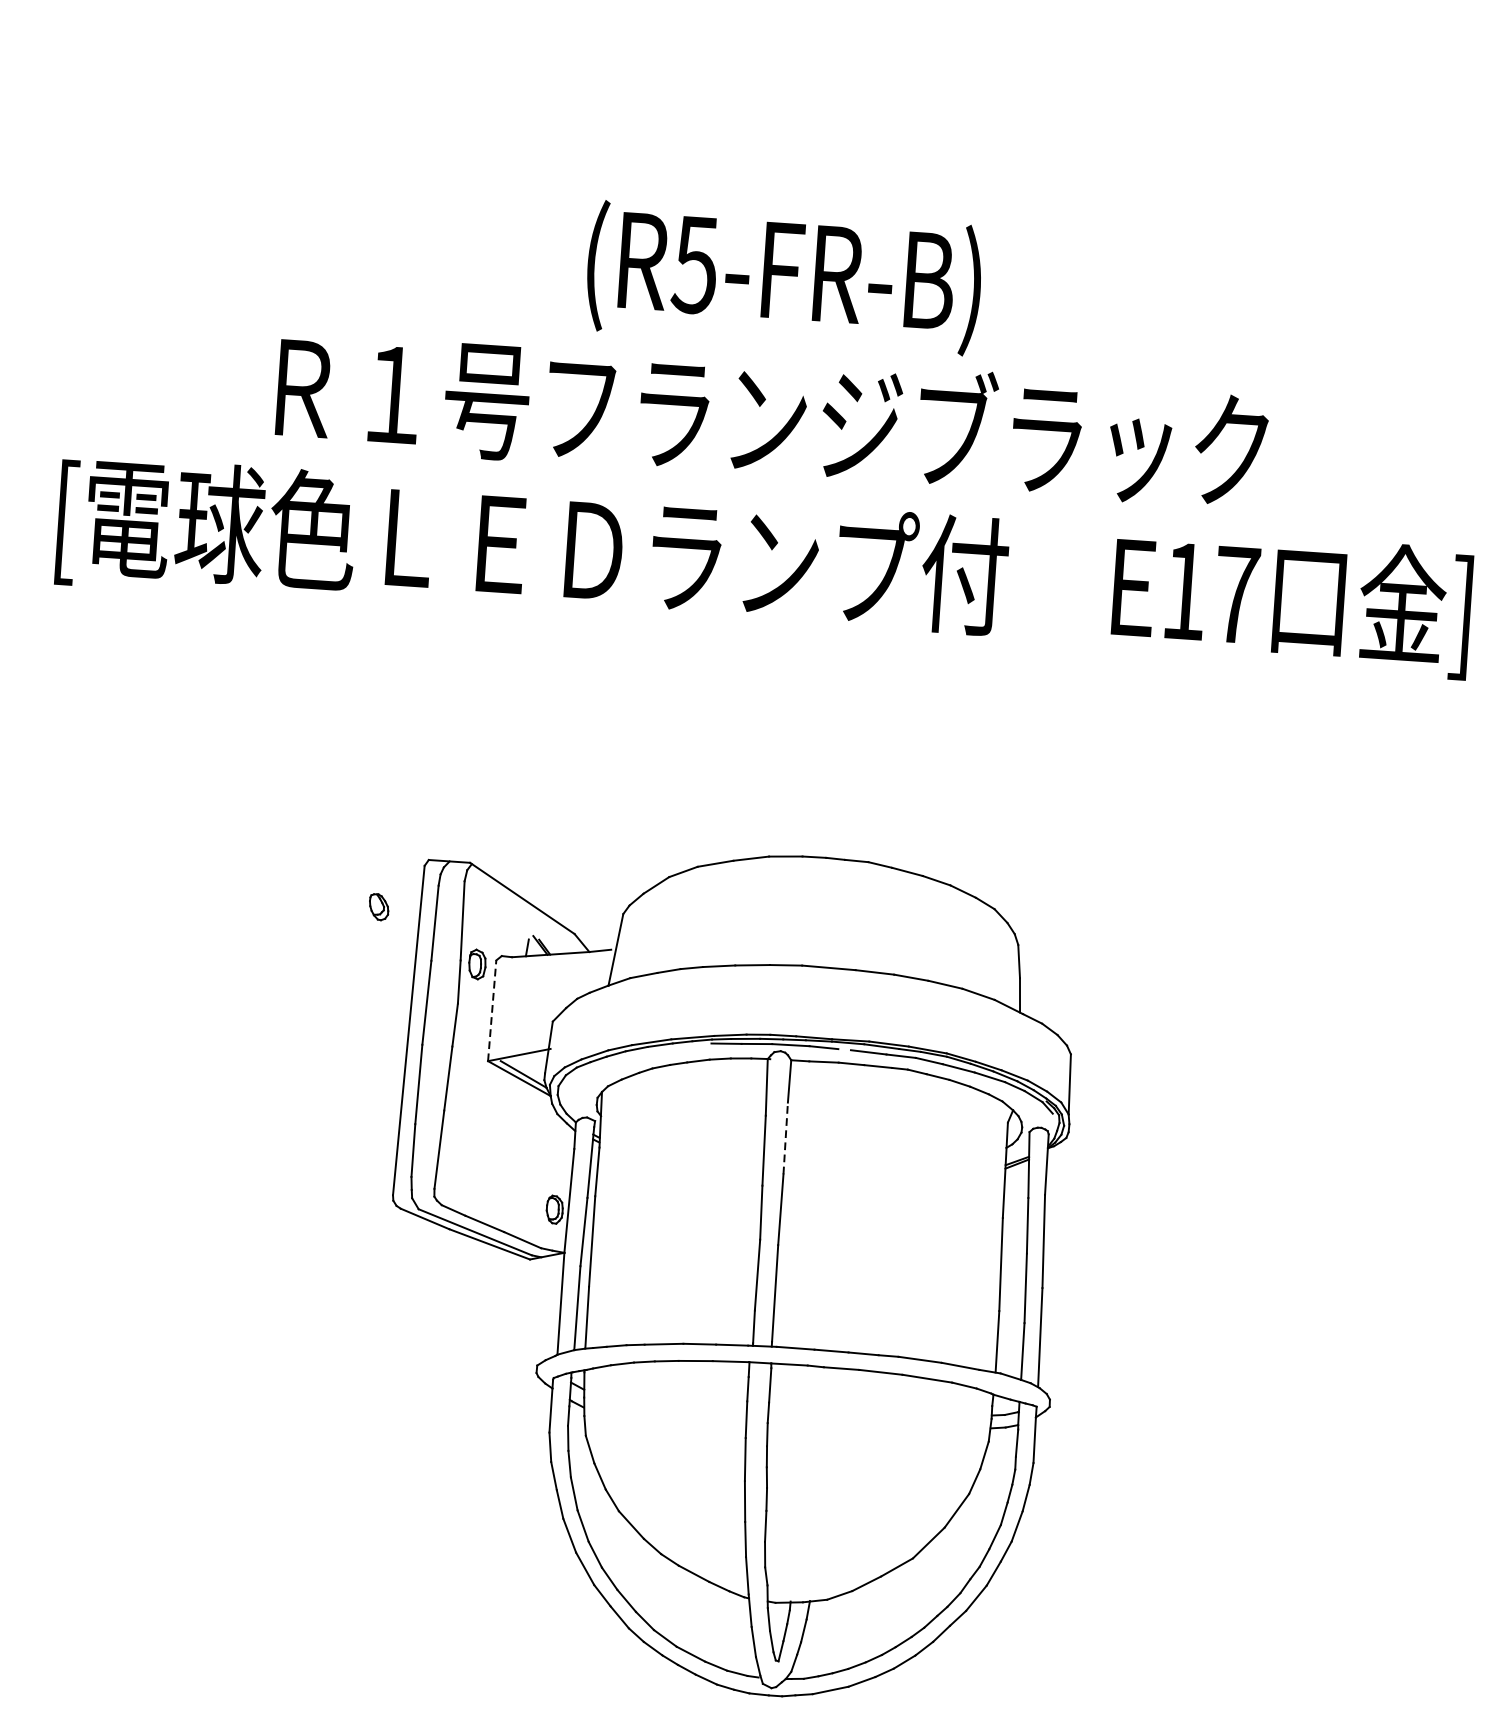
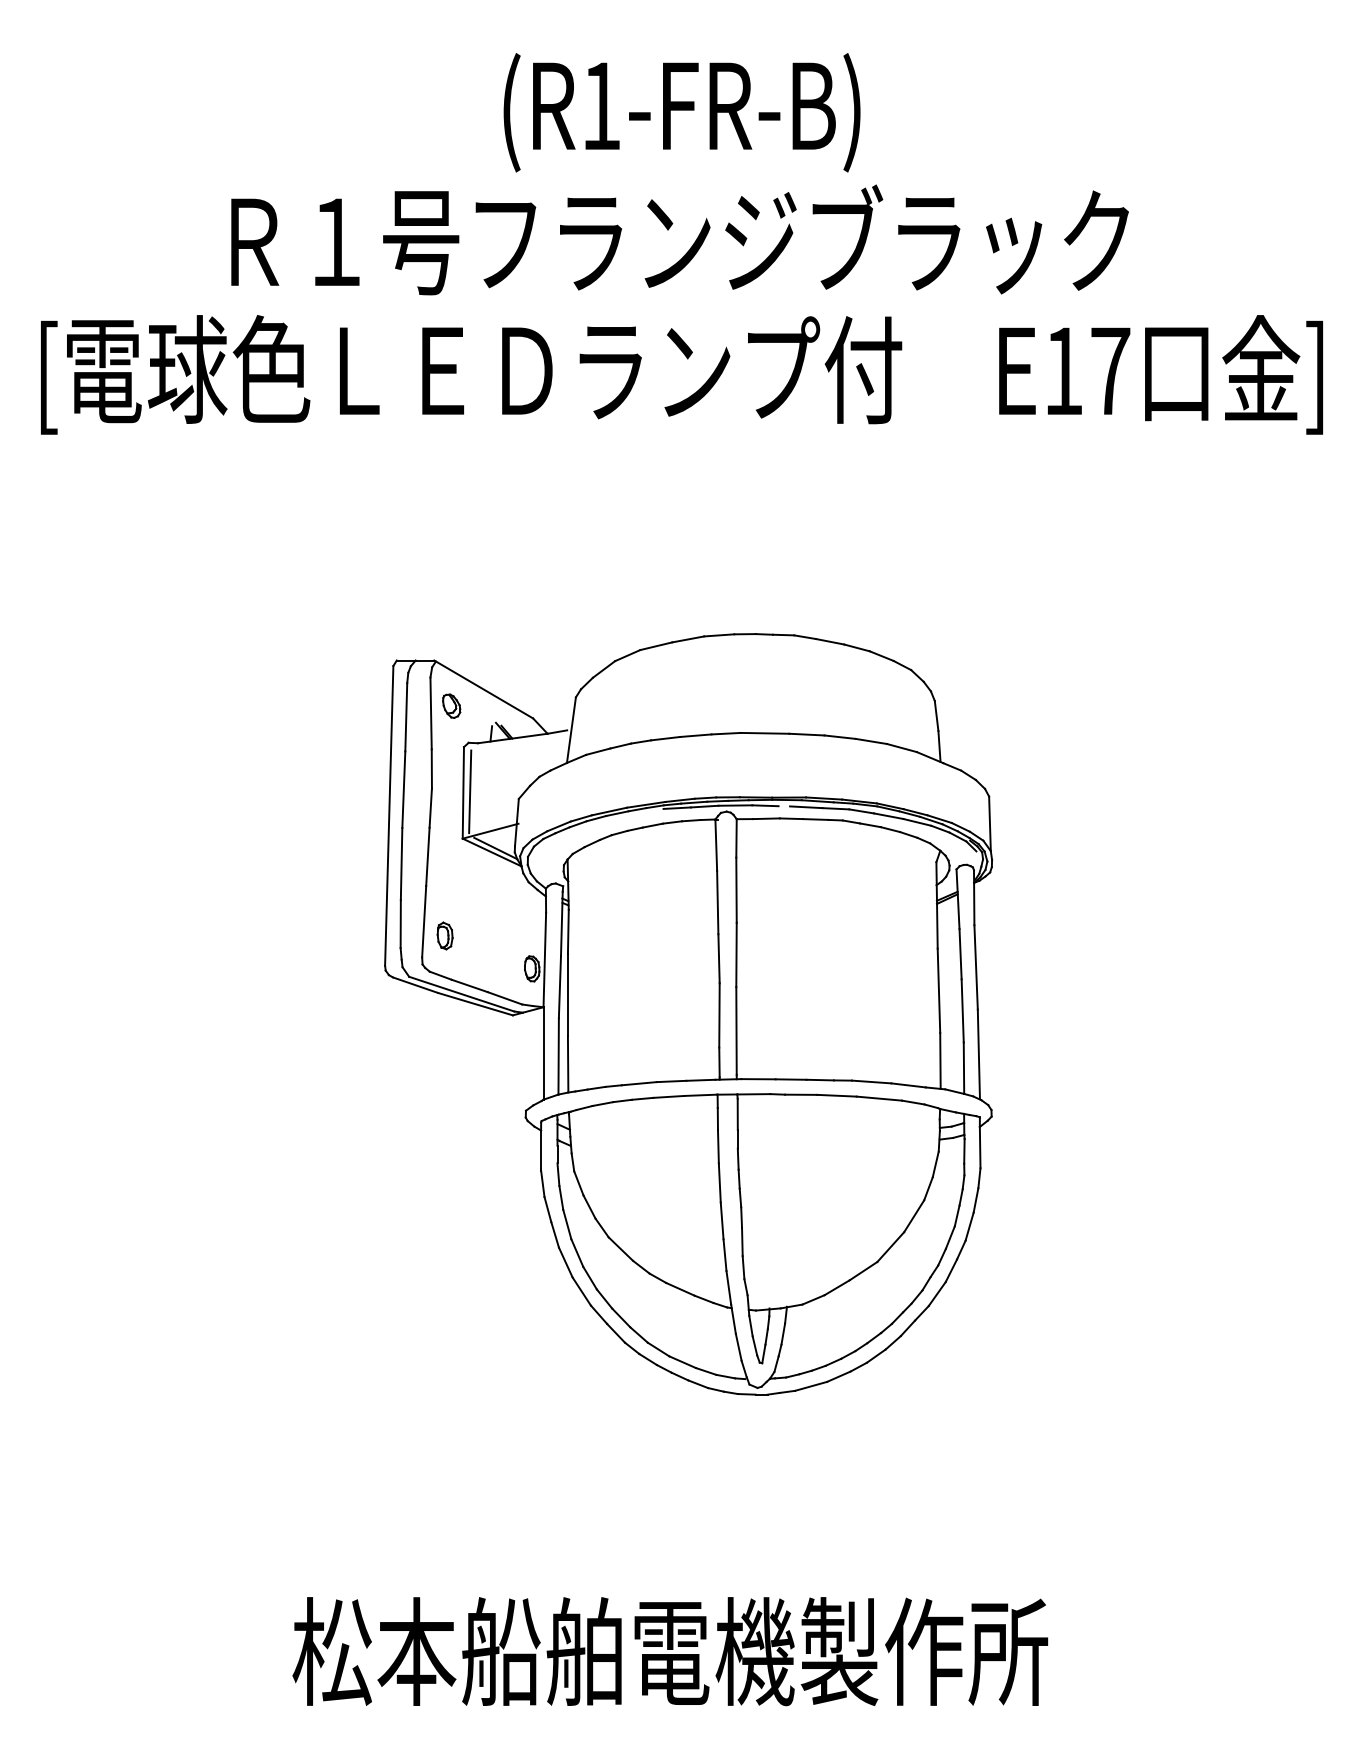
text: (694, 265) -> (600, 106), (R5-FR-B) -> (R1-FR-B)
part: (378, 906) -> (451, 705), moved
part: (476, 963) -> (444, 935), moved
line: (500, 1009) -> (470, 791), added
line: (492, 1010) -> (463, 792), dashed -> solid
line: (785, 1138) -> (736, 890), dashed -> solid

